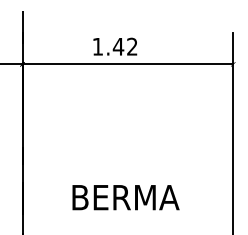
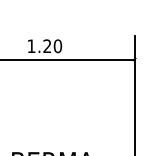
text: (124, 46) -> (51, 46), 1.42 -> 1.20

